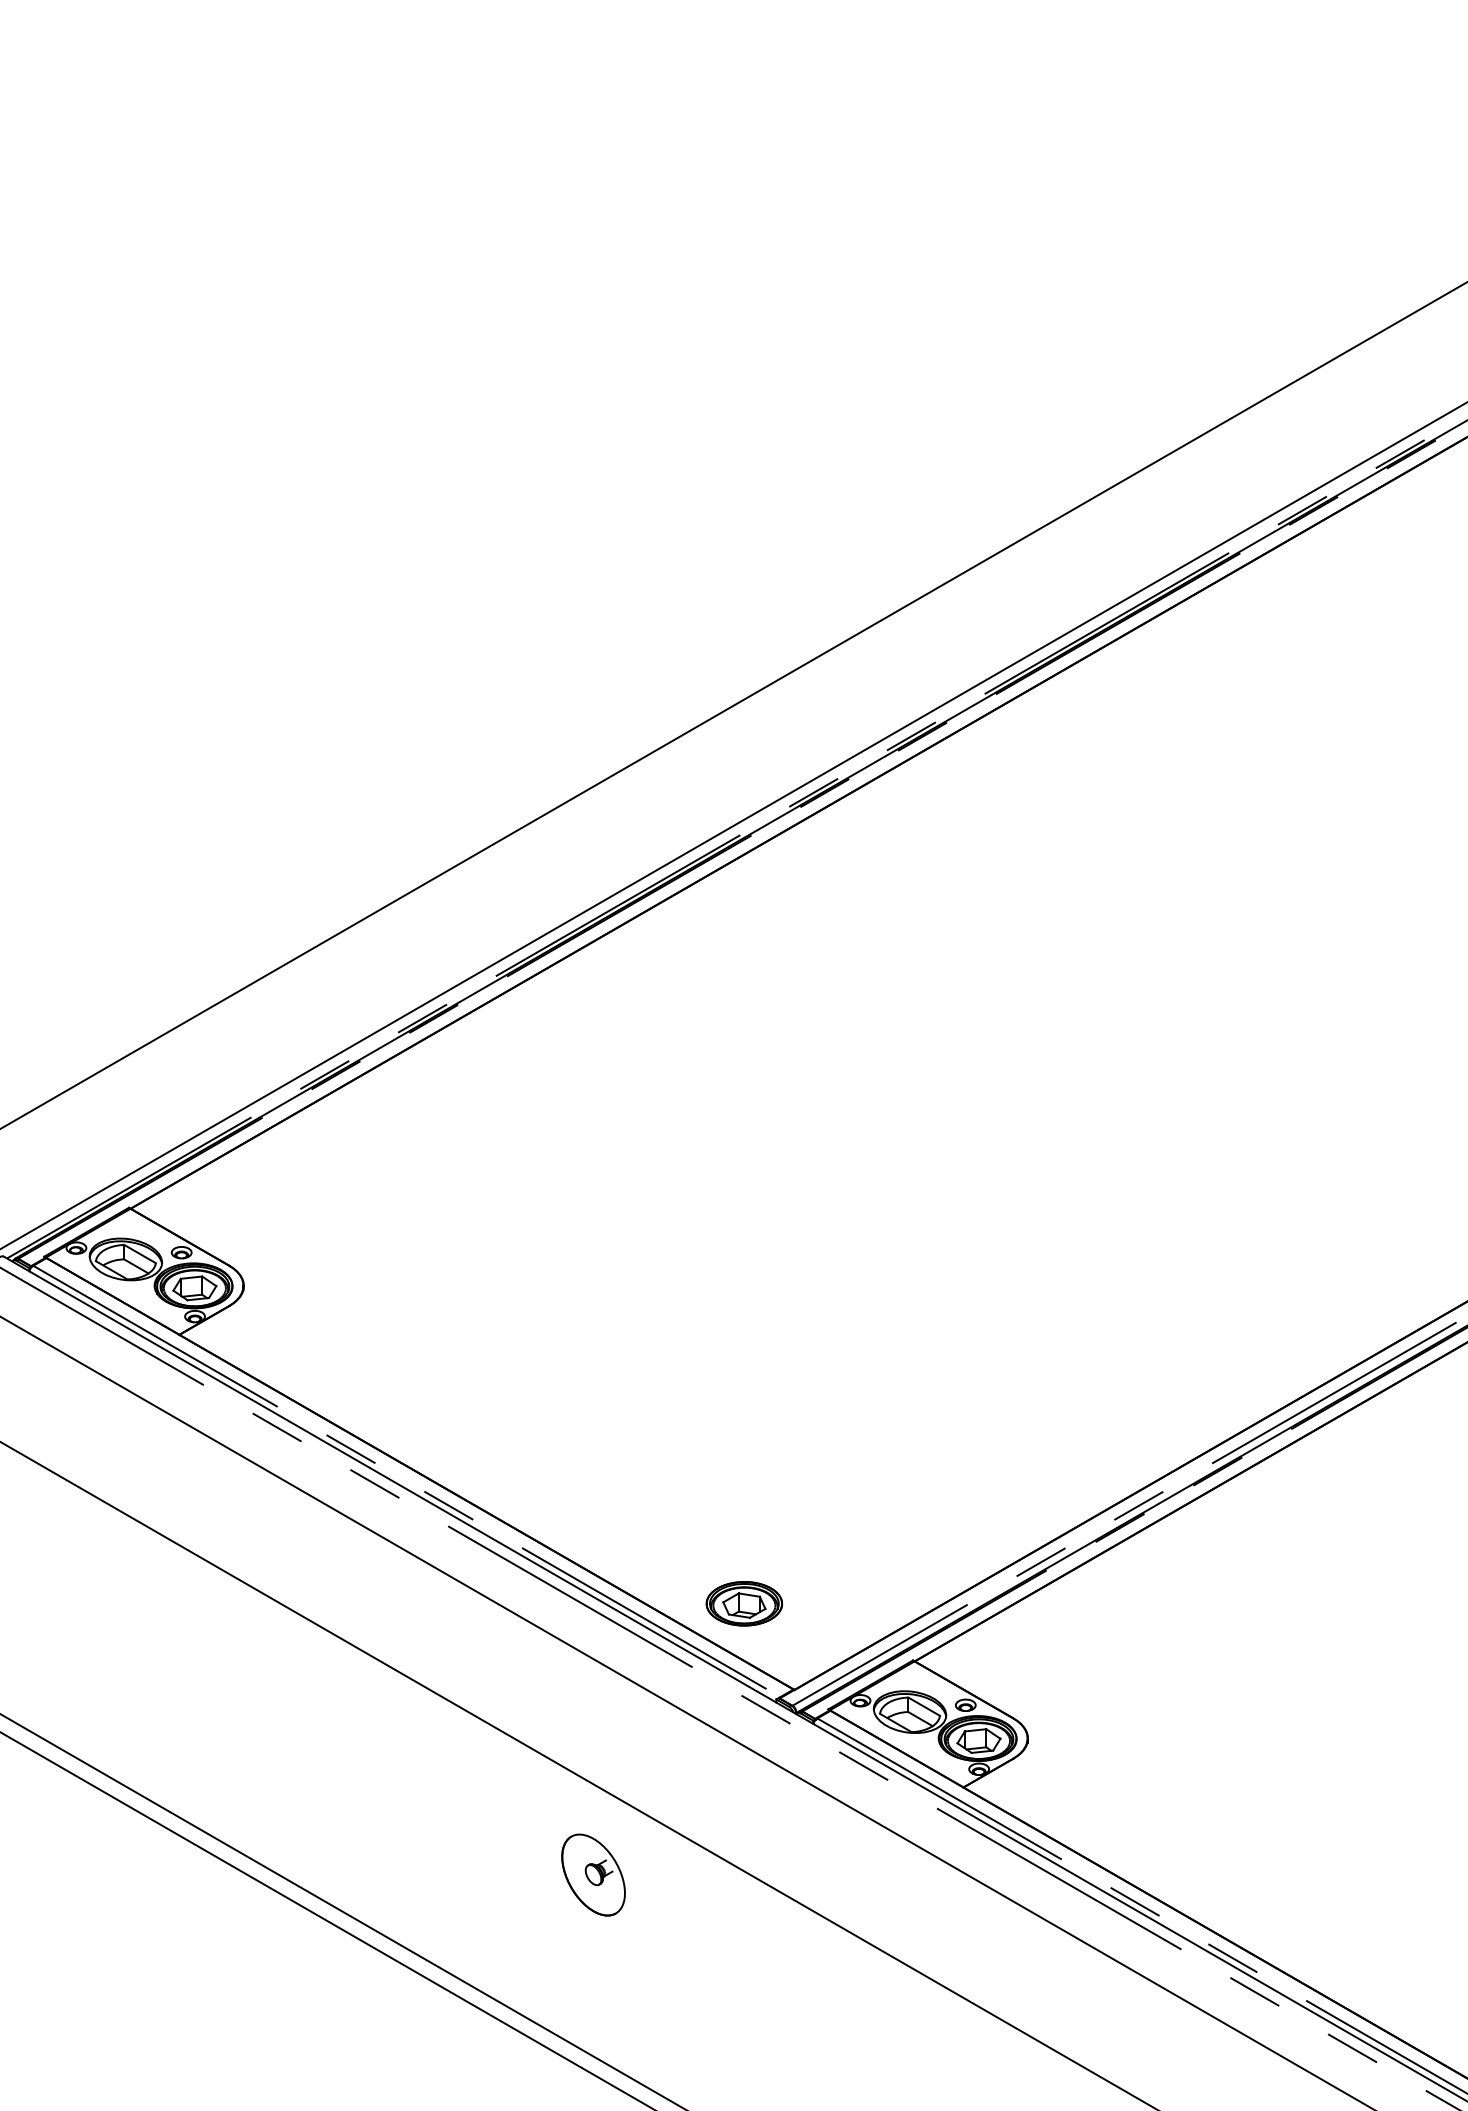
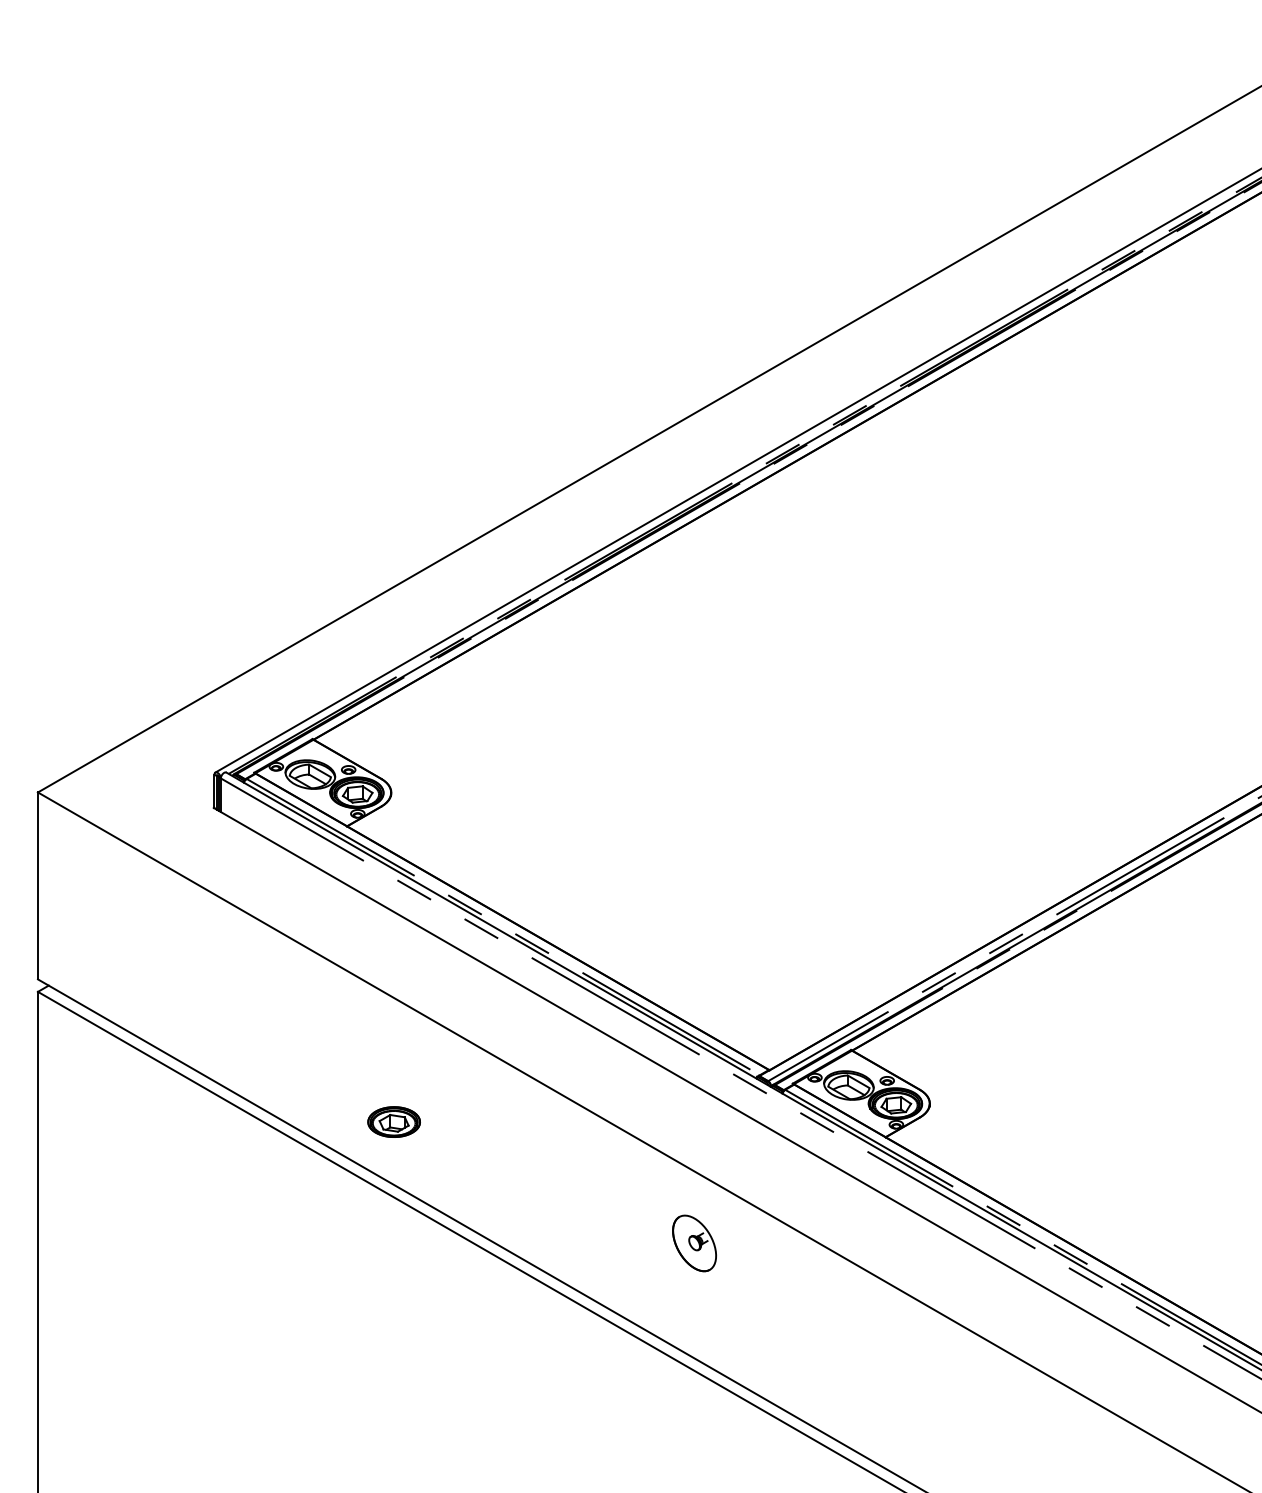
part: (743, 1602) -> (393, 1121), moved
part: (593, 1875) -> (694, 1243), moved

